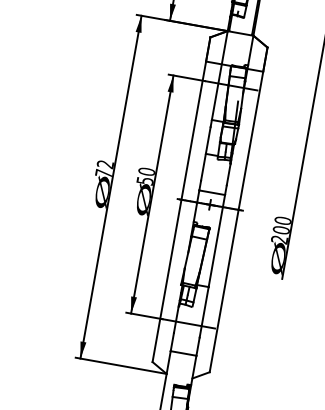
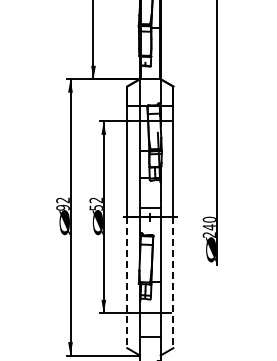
text: (145, 171) -> (95, 200), 50 -> 52
text: (103, 173) -> (62, 207), 72 -> 92
text: (279, 230) -> (208, 227), 200 -> 240
line: (167, 281) -> (127, 283), solid -> dashed
line: (224, 291) -> (173, 283), solid -> dashed

